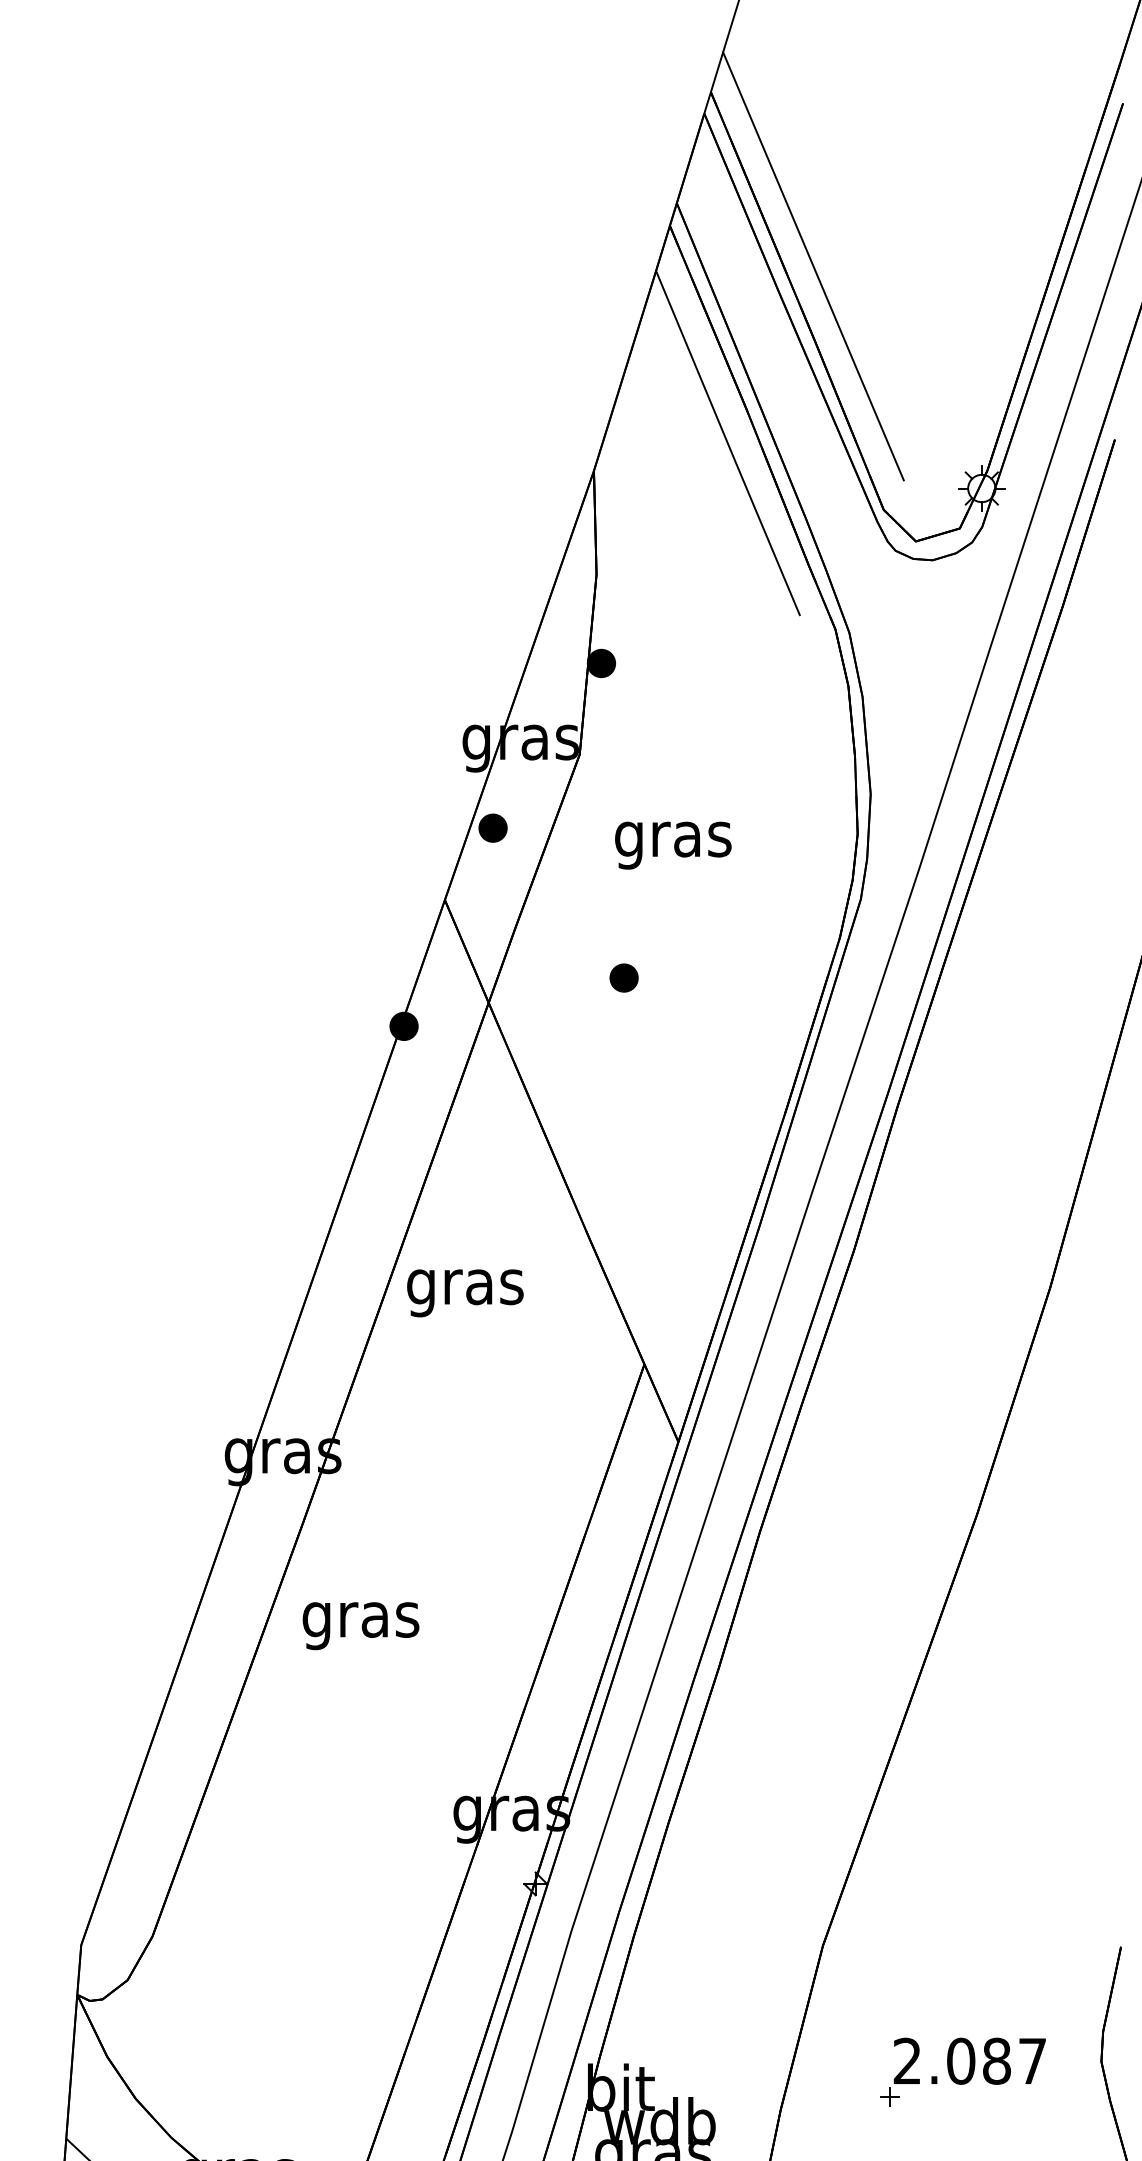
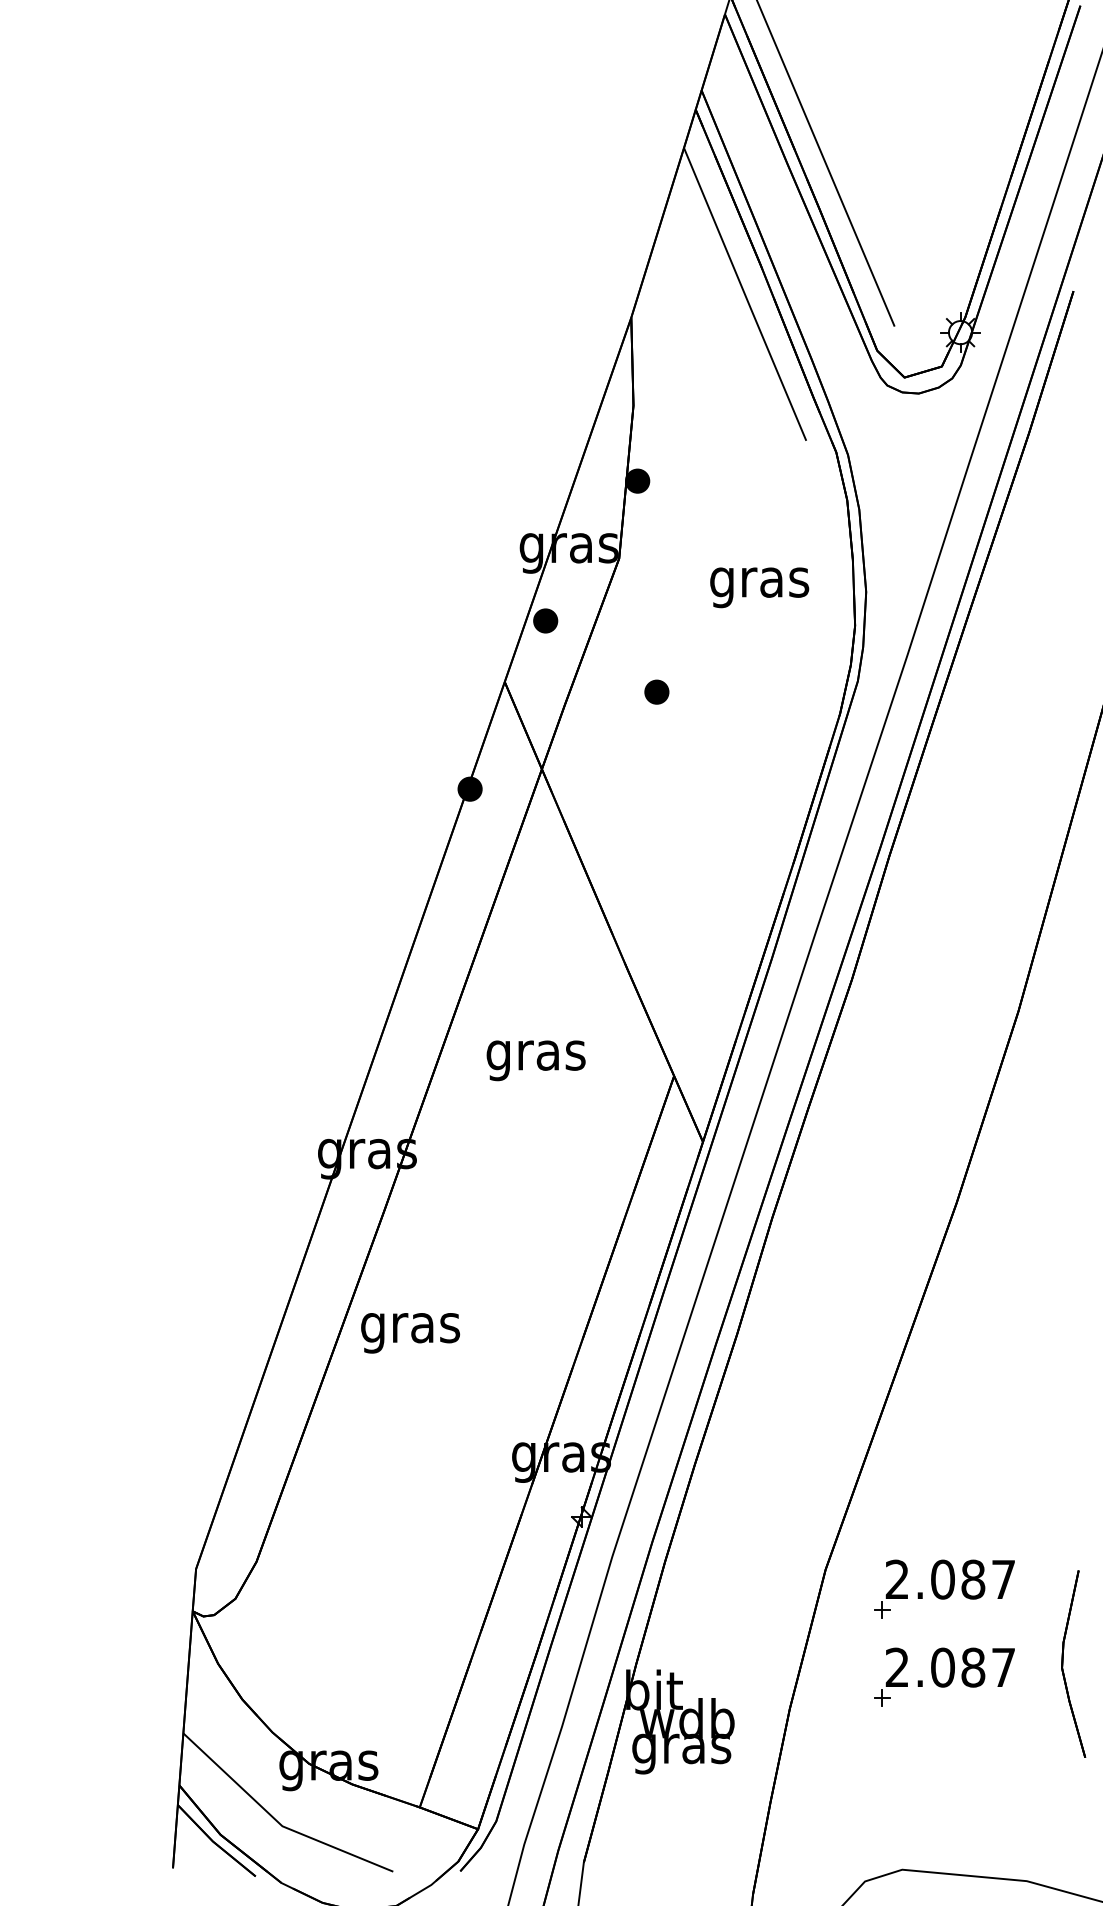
text: (673, 845) -> (759, 587), moved
part: (623, 977) -> (656, 691), moved
text: (464, 1292) -> (535, 1060), moved
text: (360, 1626) -> (410, 1333), moved
part: (962, 1968) -> (944, 1588), added

